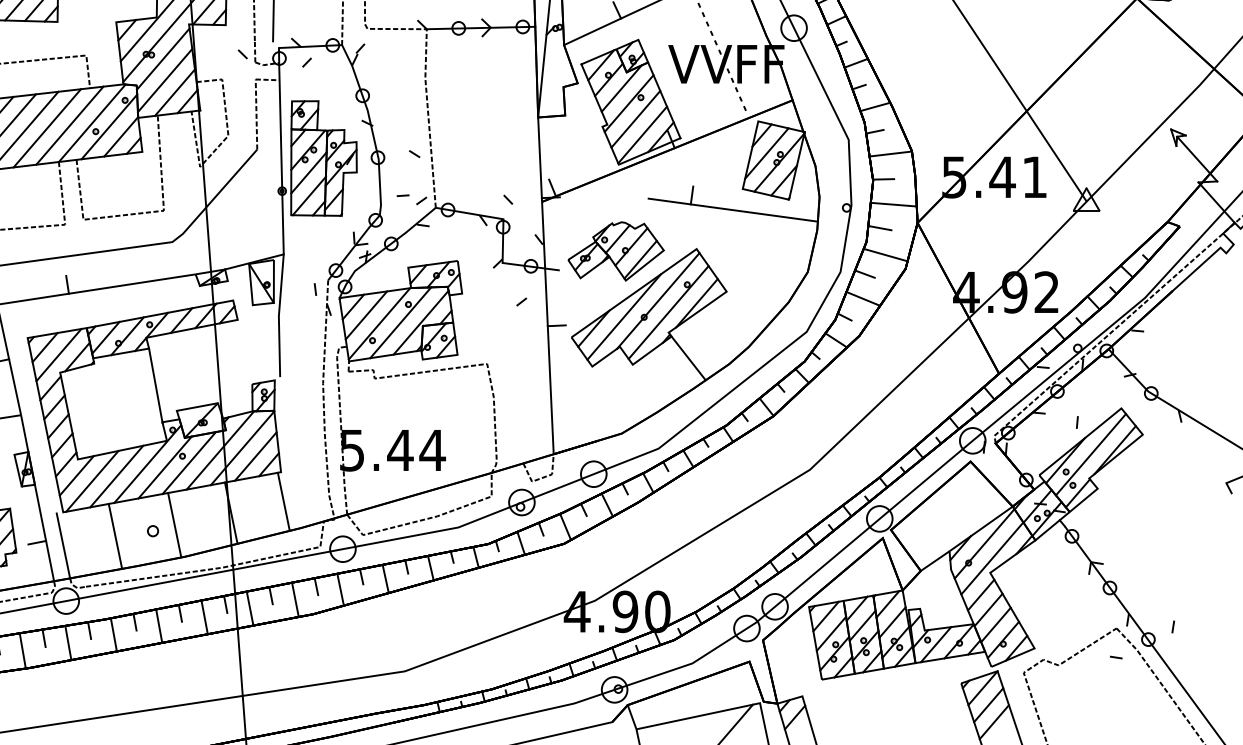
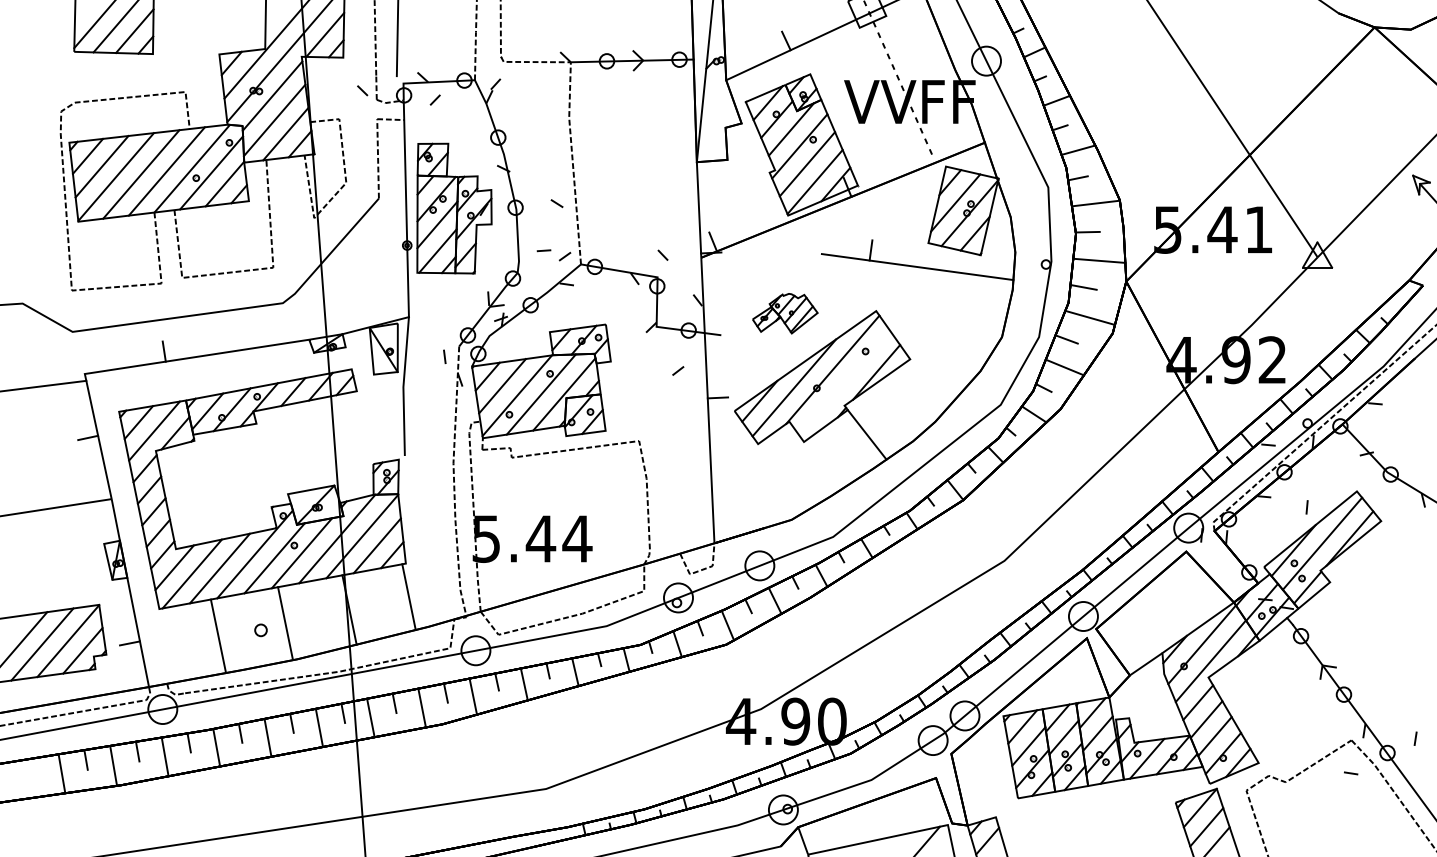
part: (616, 251) -> (785, 313), size x0.6
line: (668, 312) -> (844, 382), removed
line: (155, 385) -> (263, 465), removed
line: (63, 545) -> (159, 646), removed

